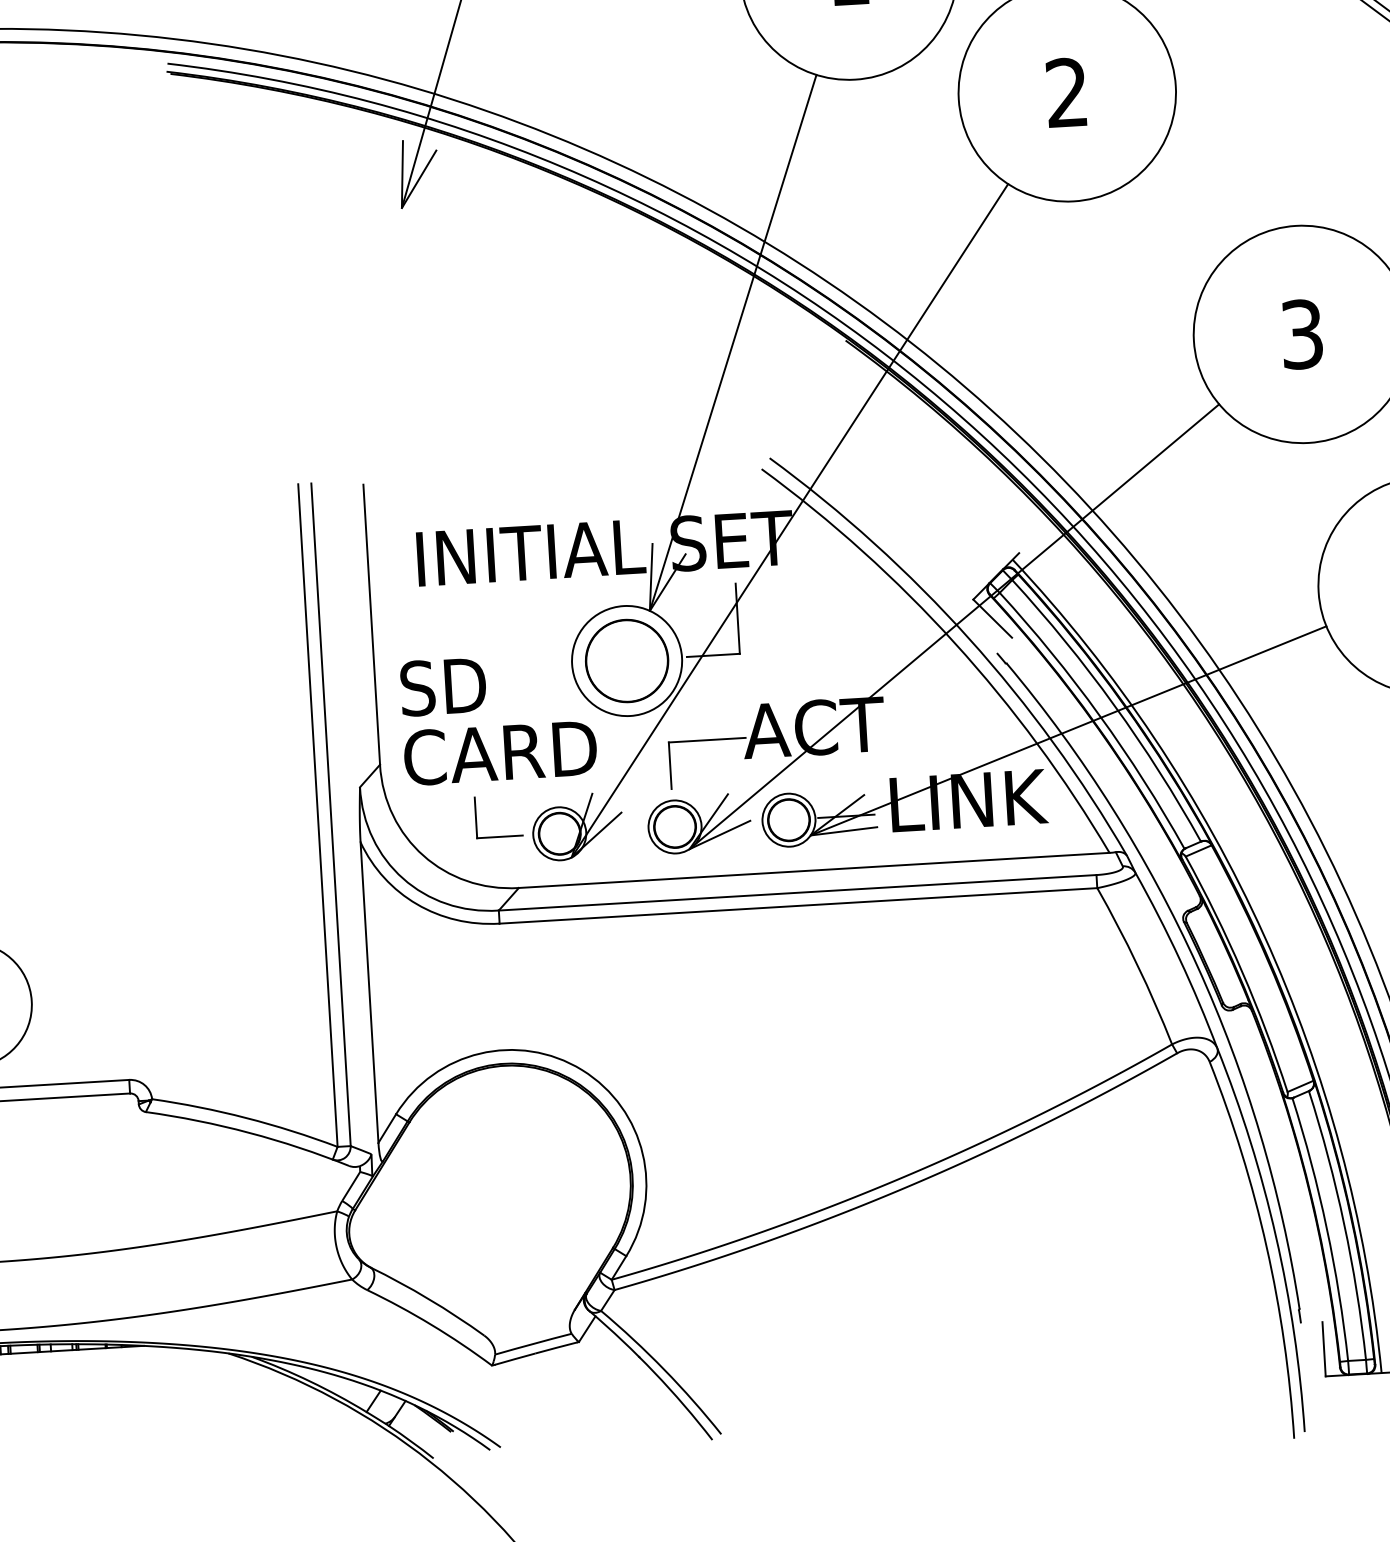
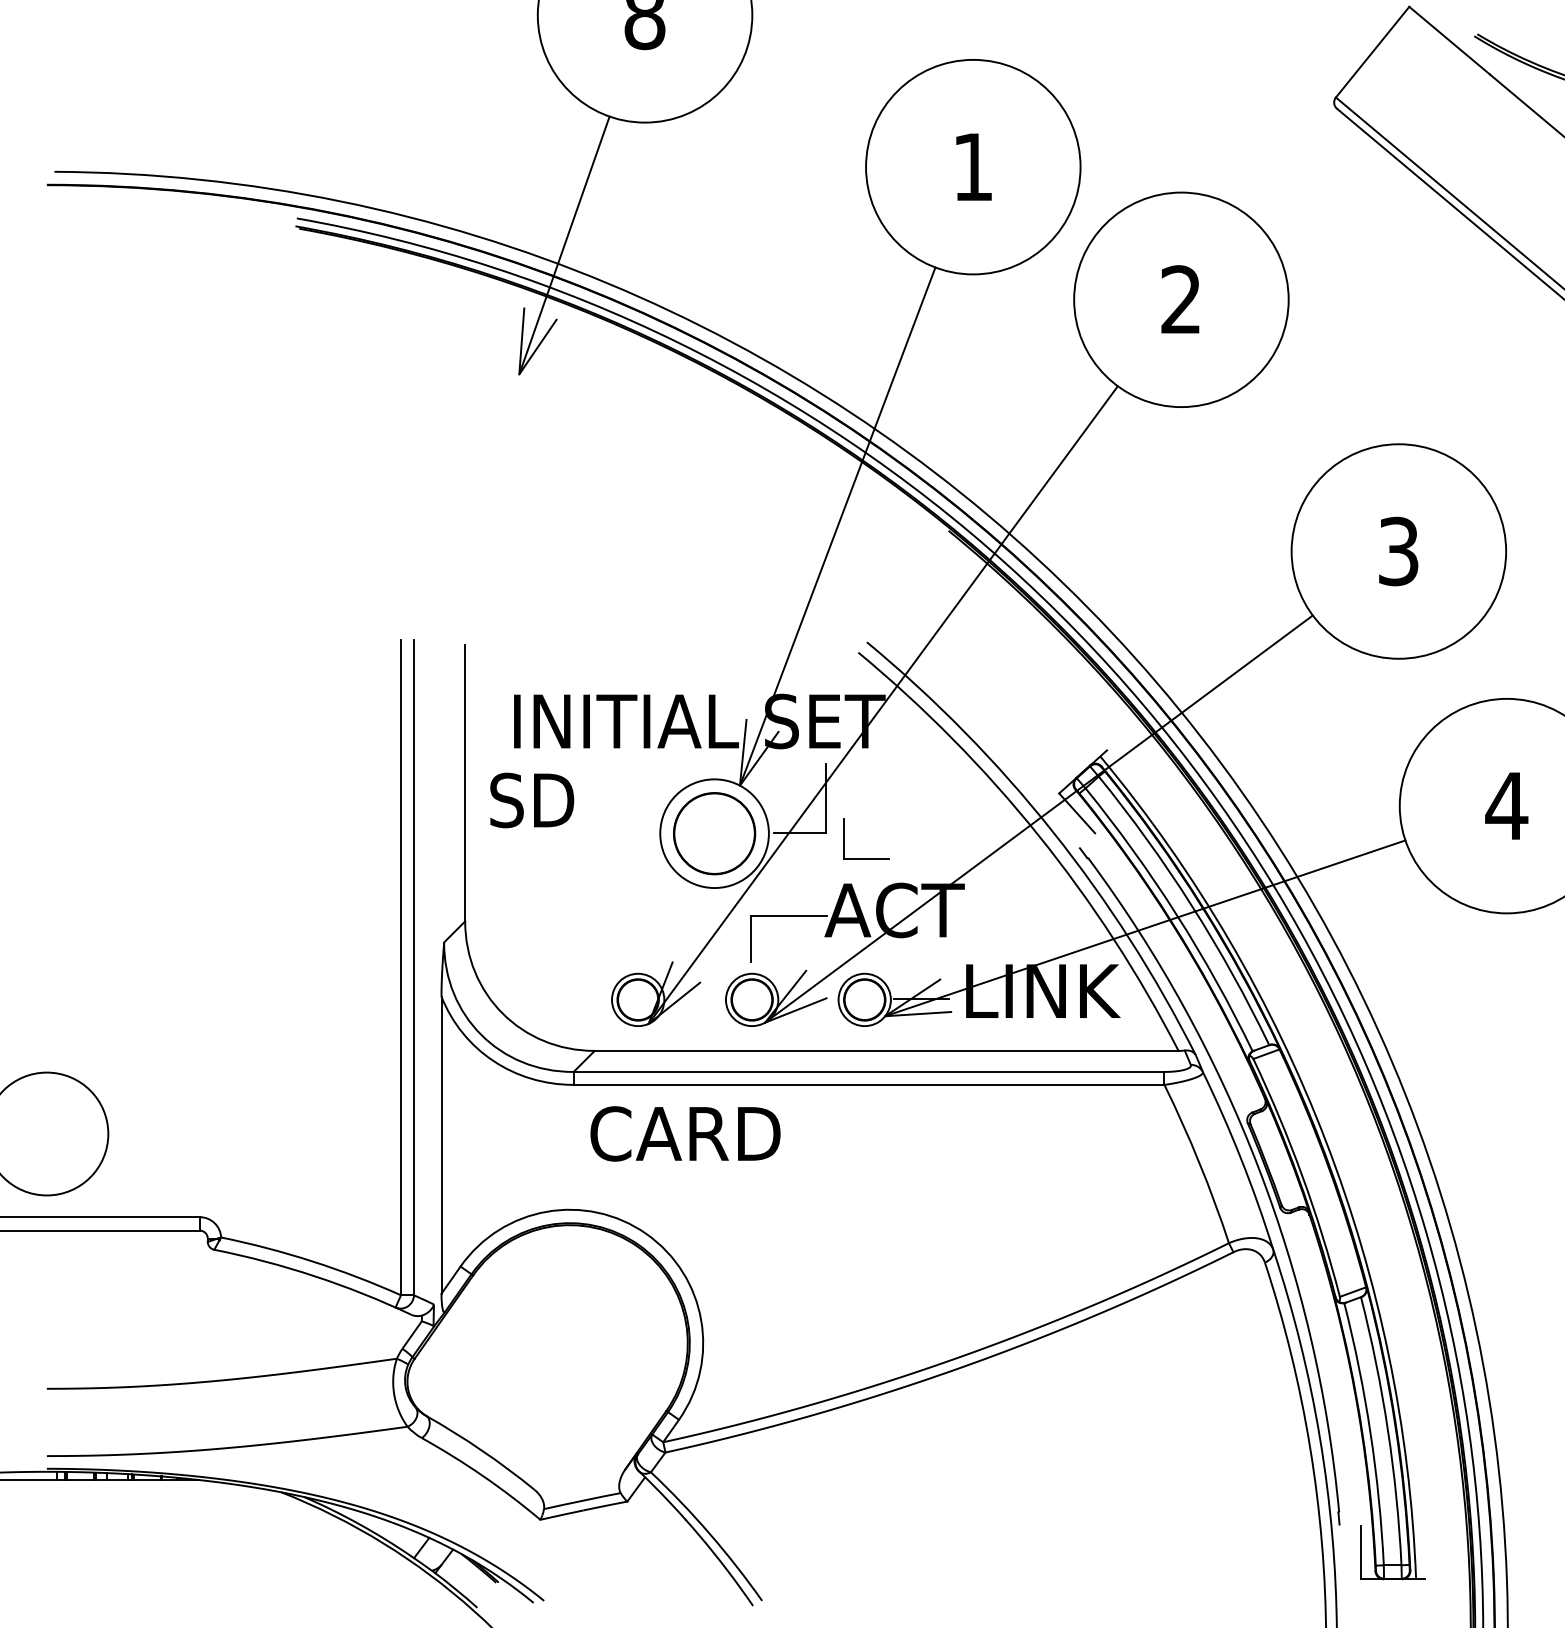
text: (443, 686) -> (532, 800), moved
text: (500, 752) -> (685, 1133), moved
part: (500, 835) -> (866, 858), moved

